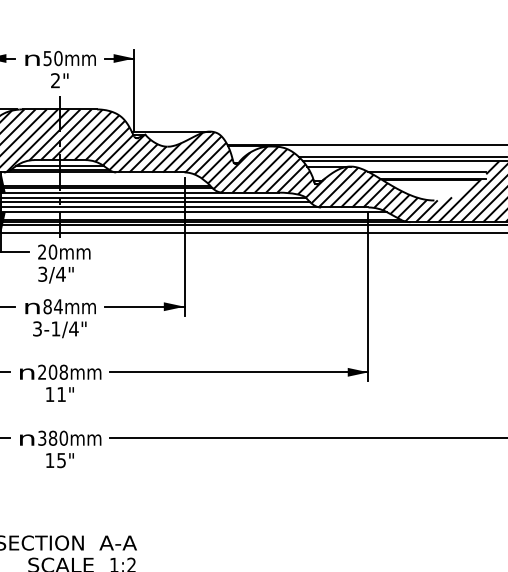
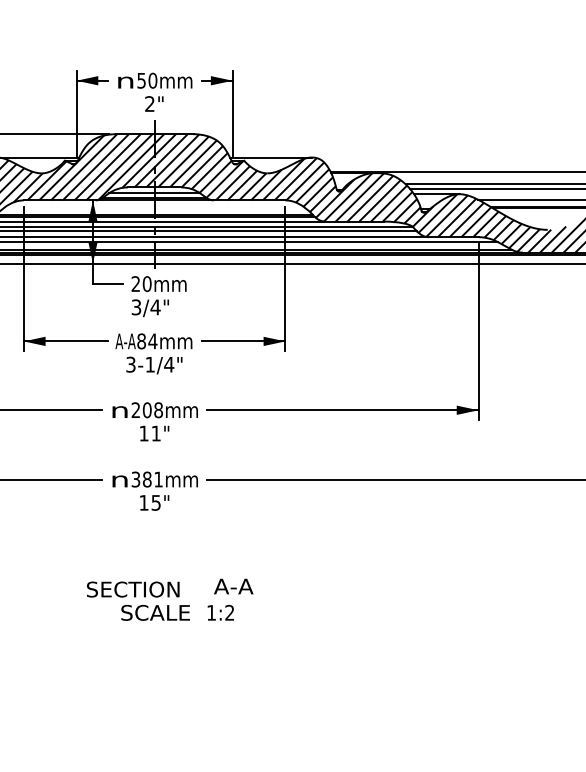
text: (32, 306) -> (125, 341), n -> A-A
text: (63, 438) -> (158, 479), 380 -> 381
text: (118, 542) -> (233, 586), moved

